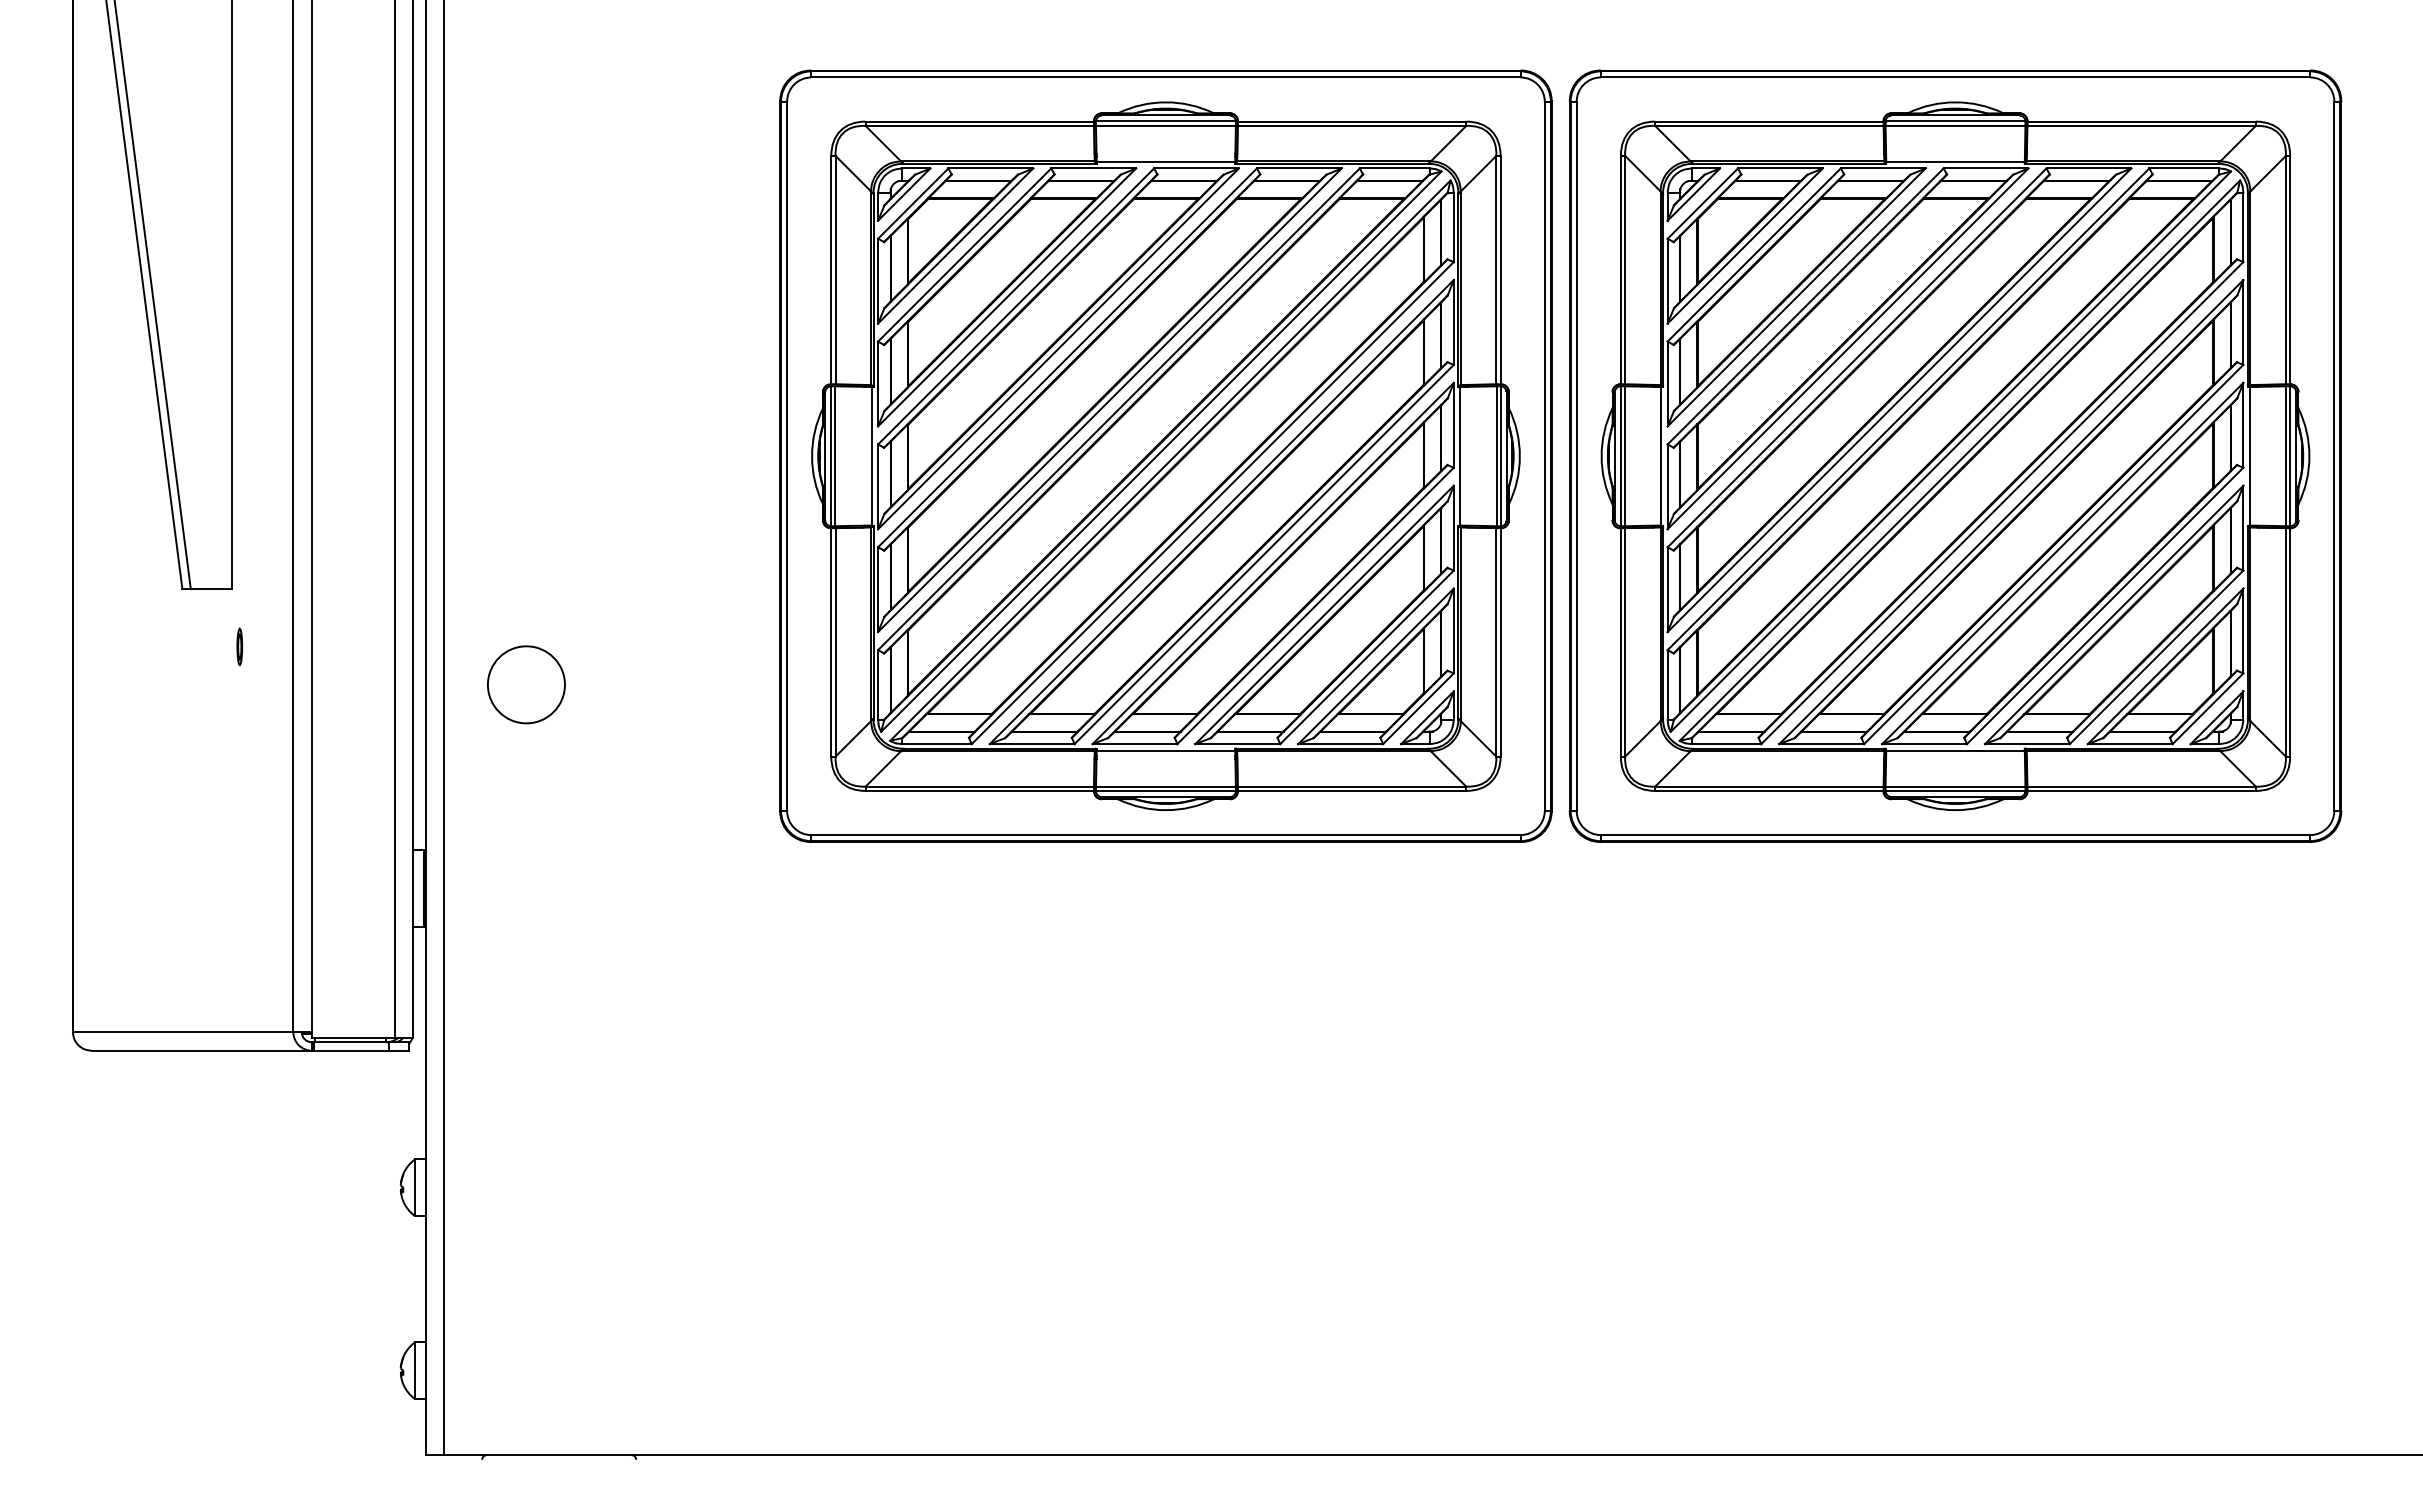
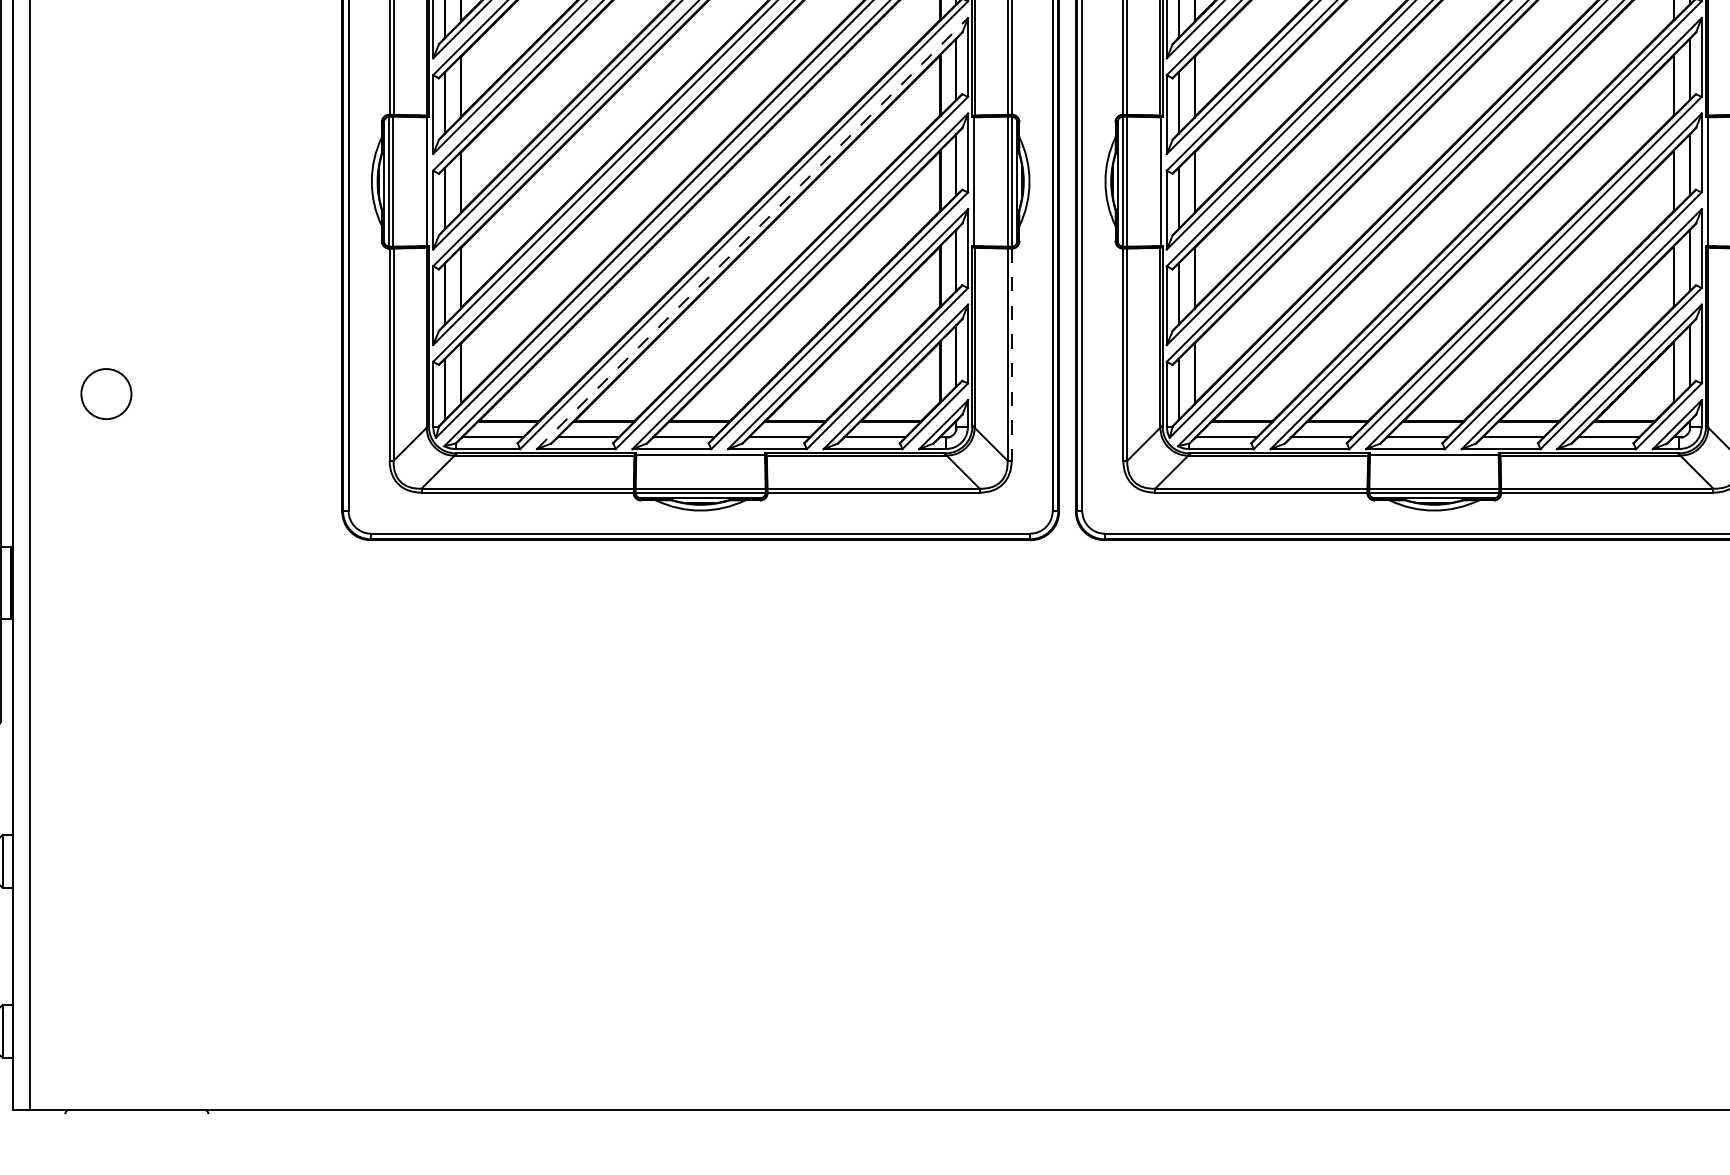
line: (1222, 511) -> (753, 233), solid -> dashed
line: (1500, 642) -> (1011, 354), solid -> dashed
circle: (525, 684) -> (105, 393), size x0.7

